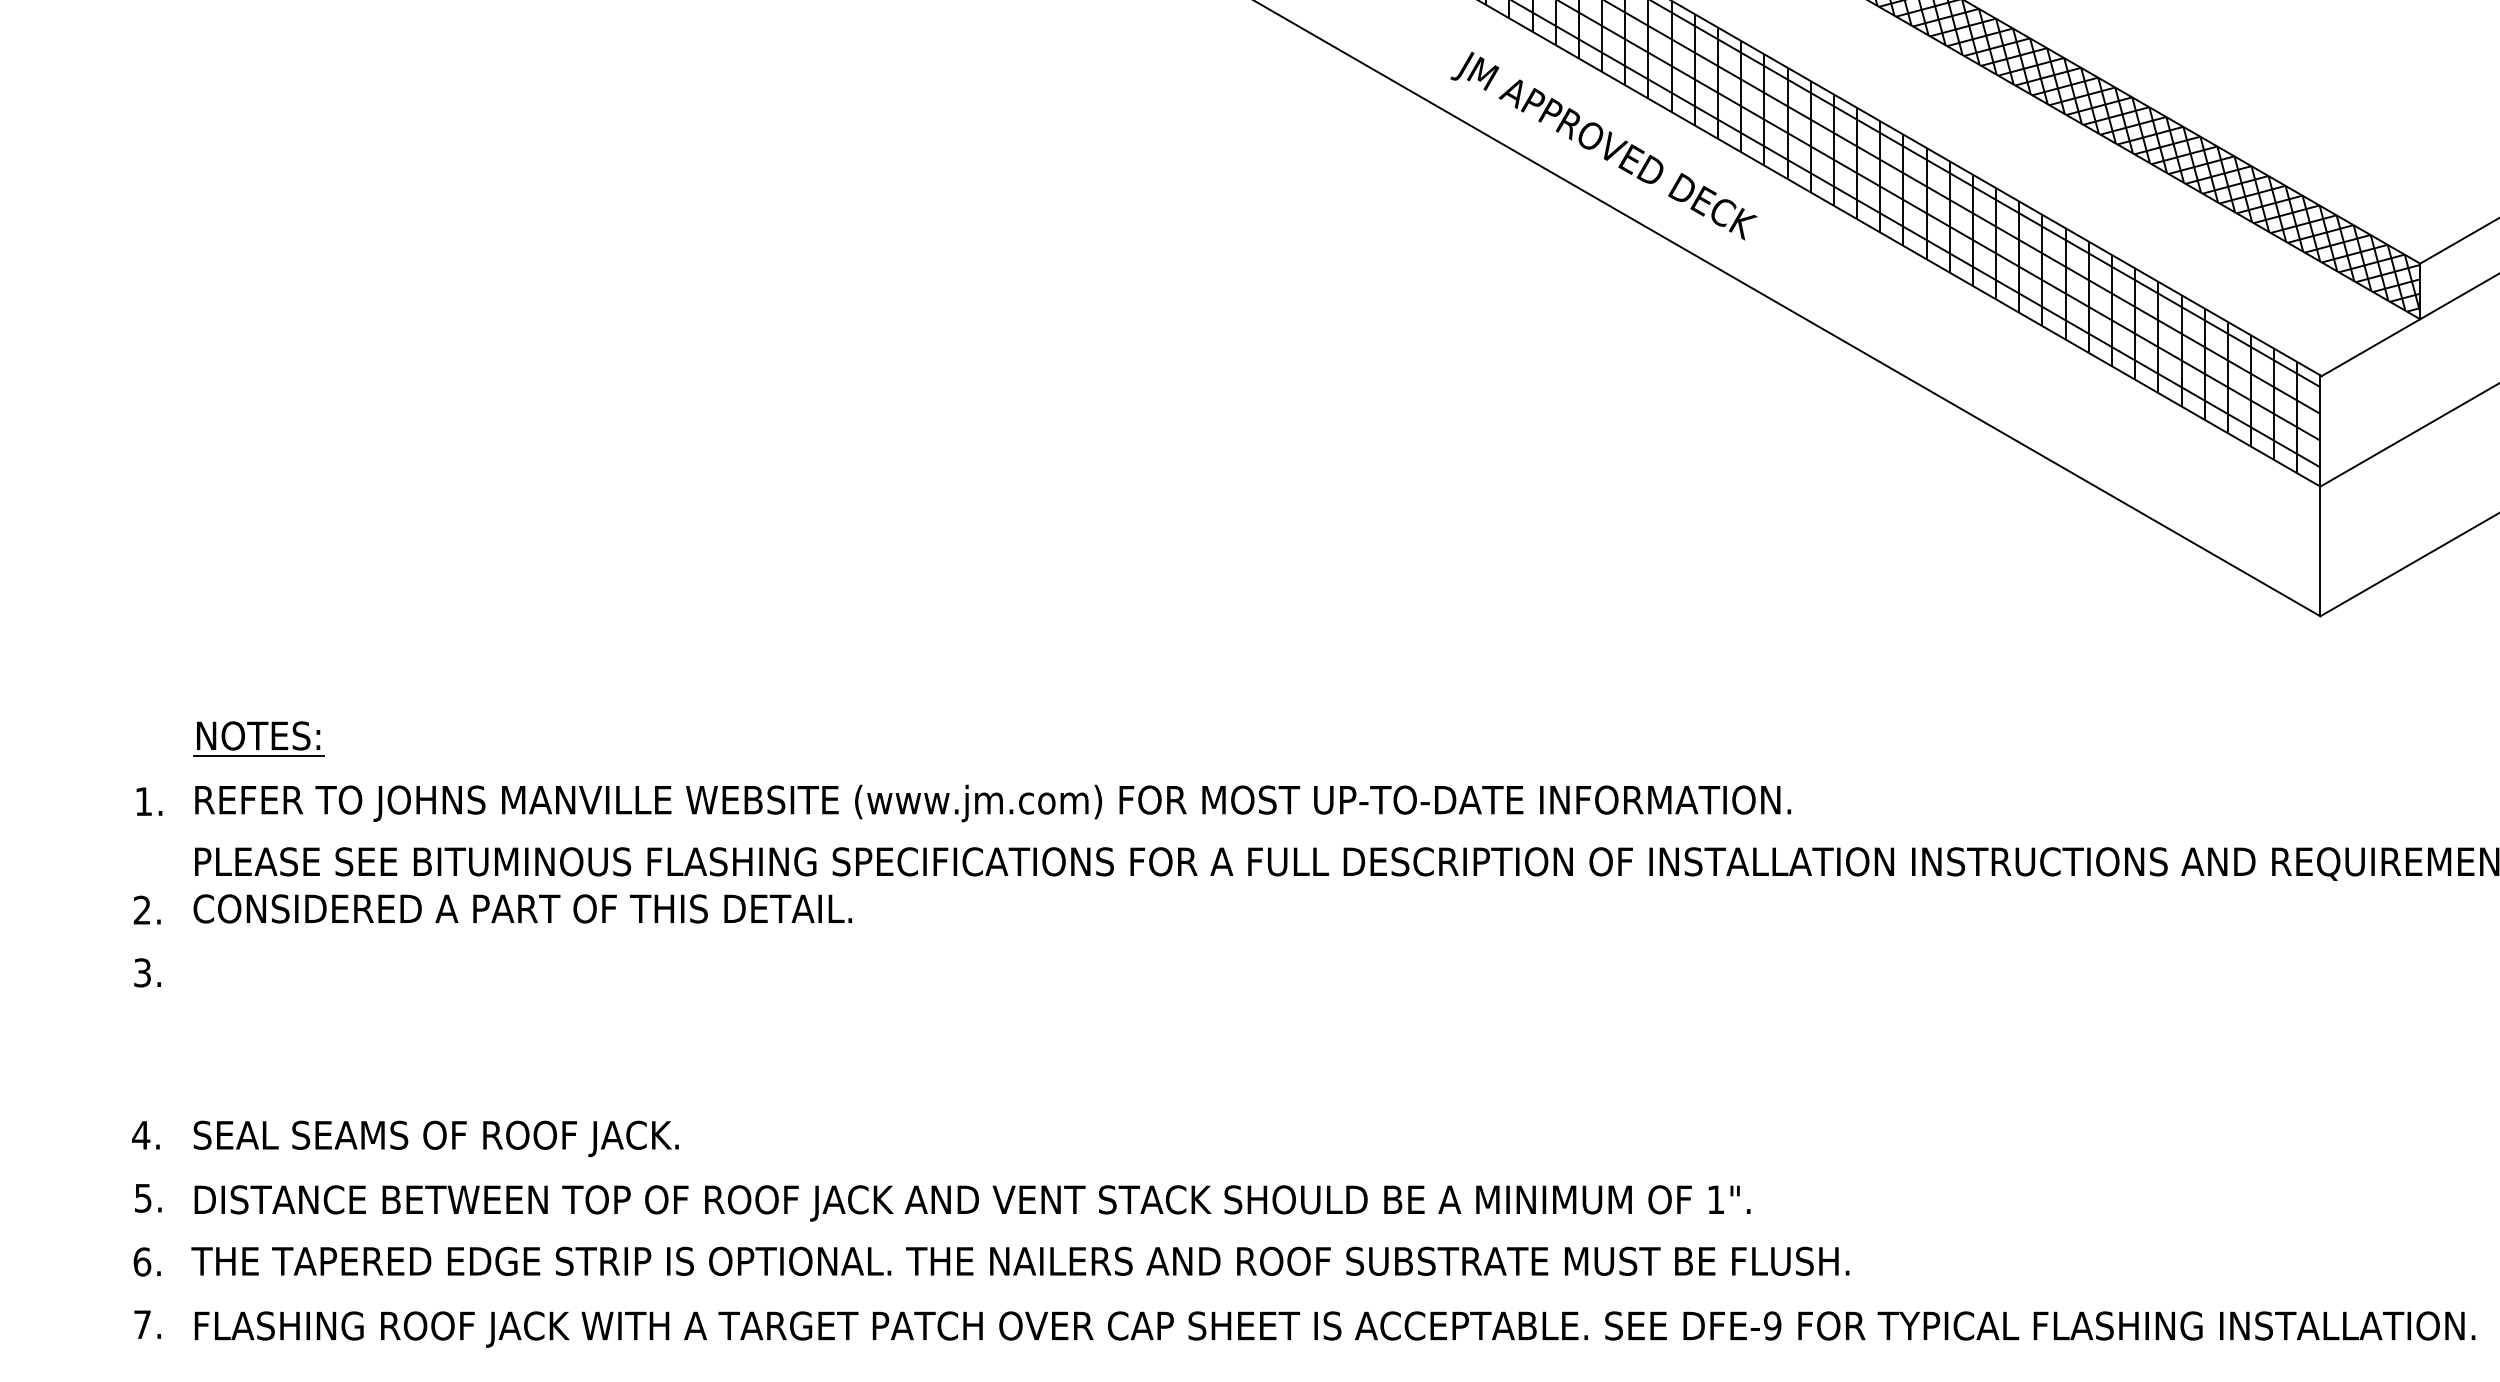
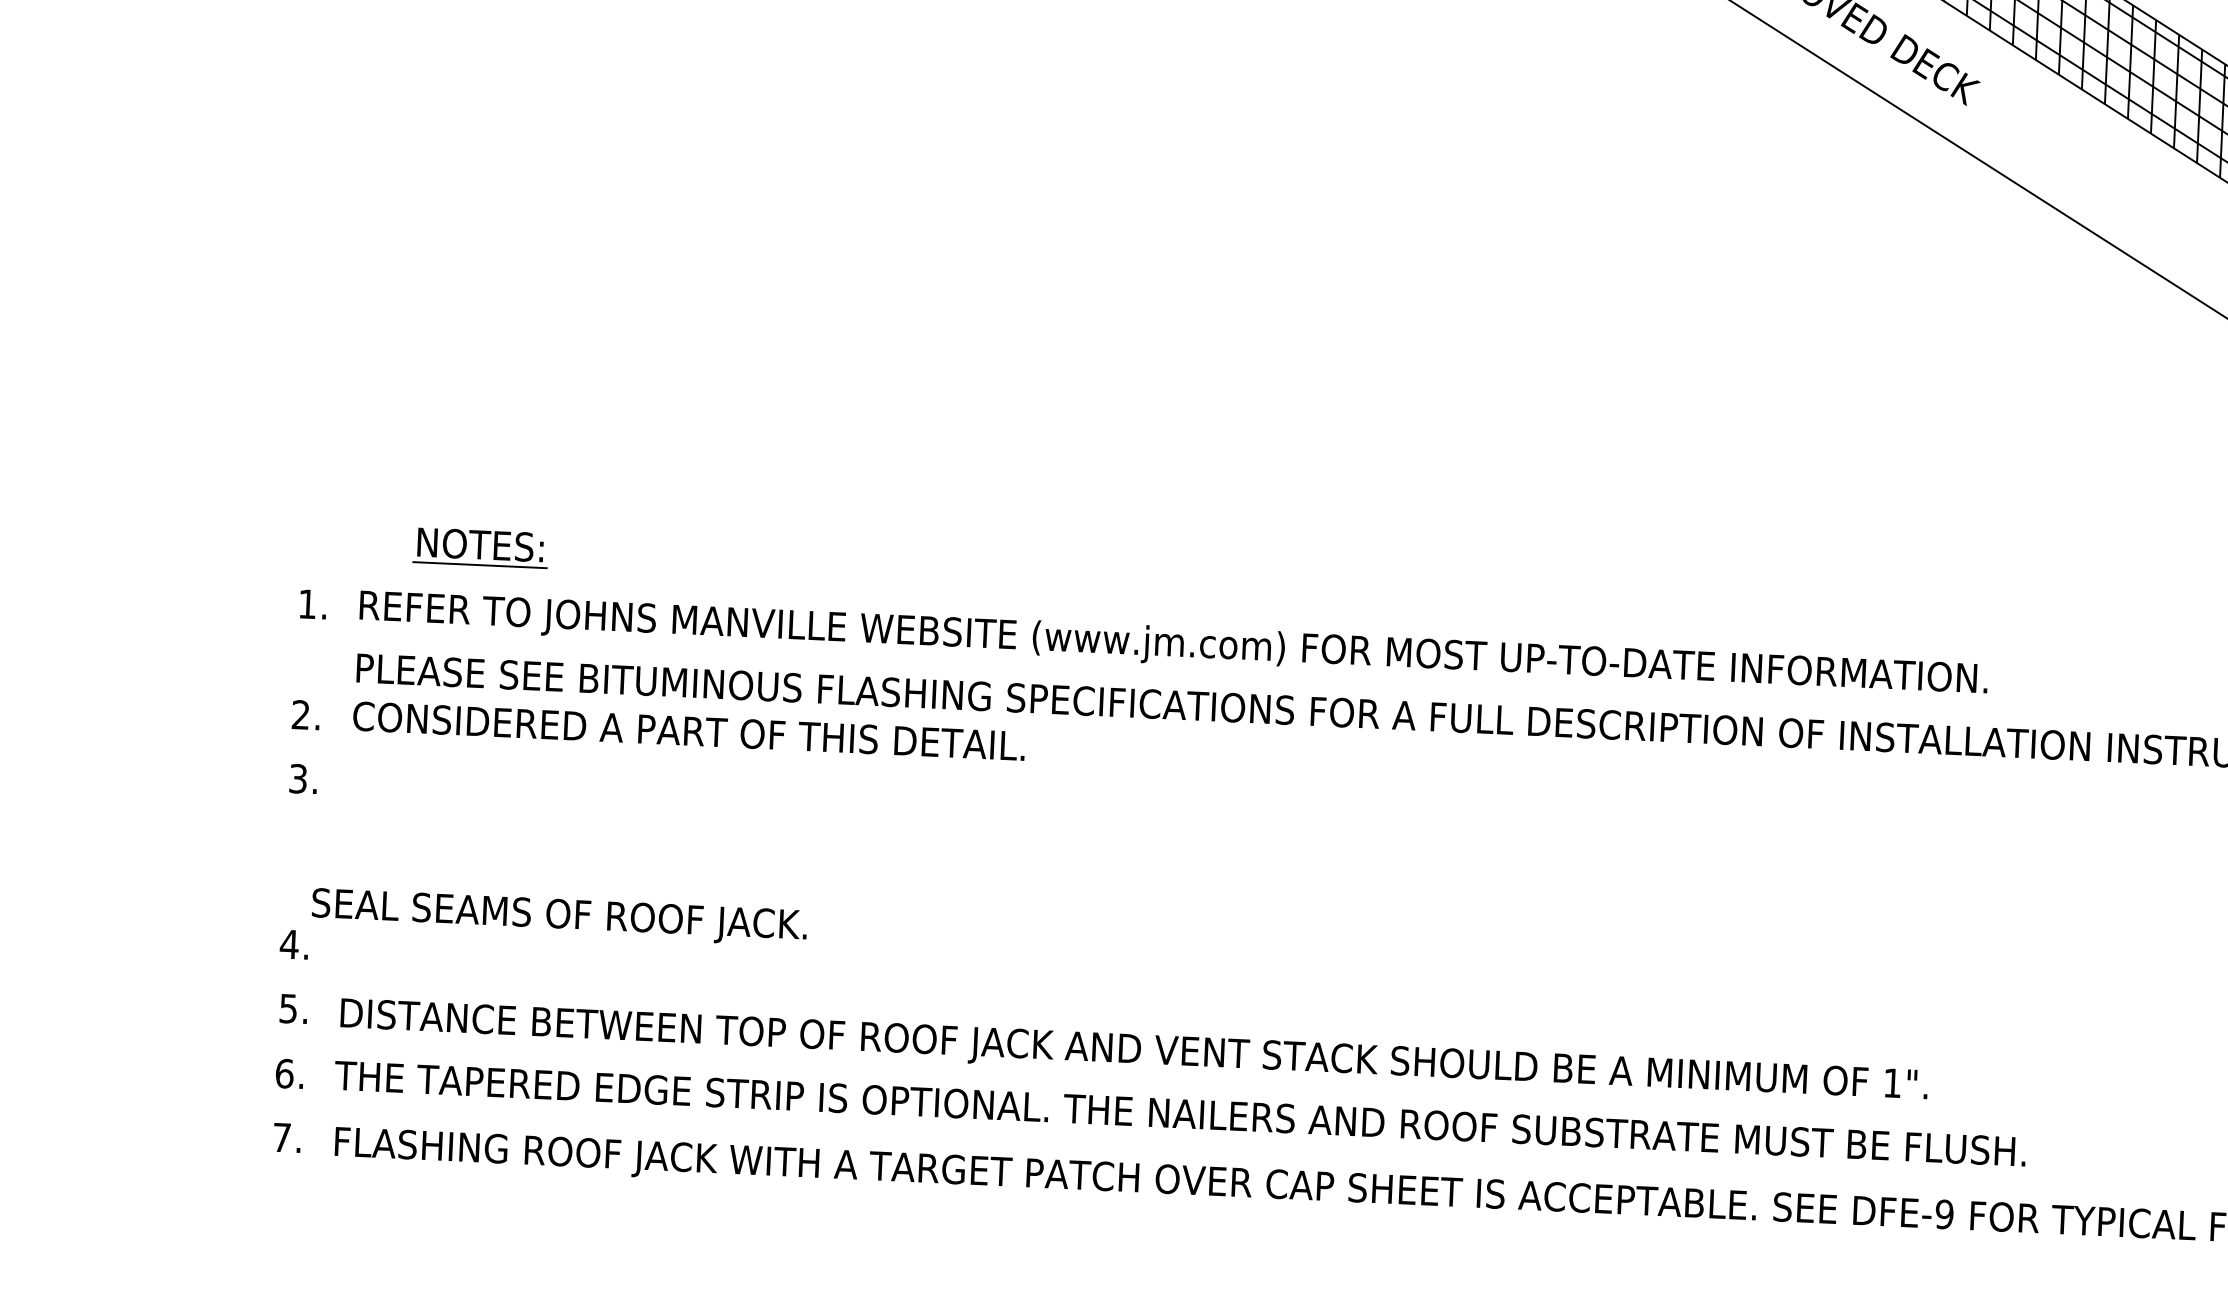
part: (258, 738) -> (480, 547), moved
text: (435, 1138) -> (558, 917), moved

